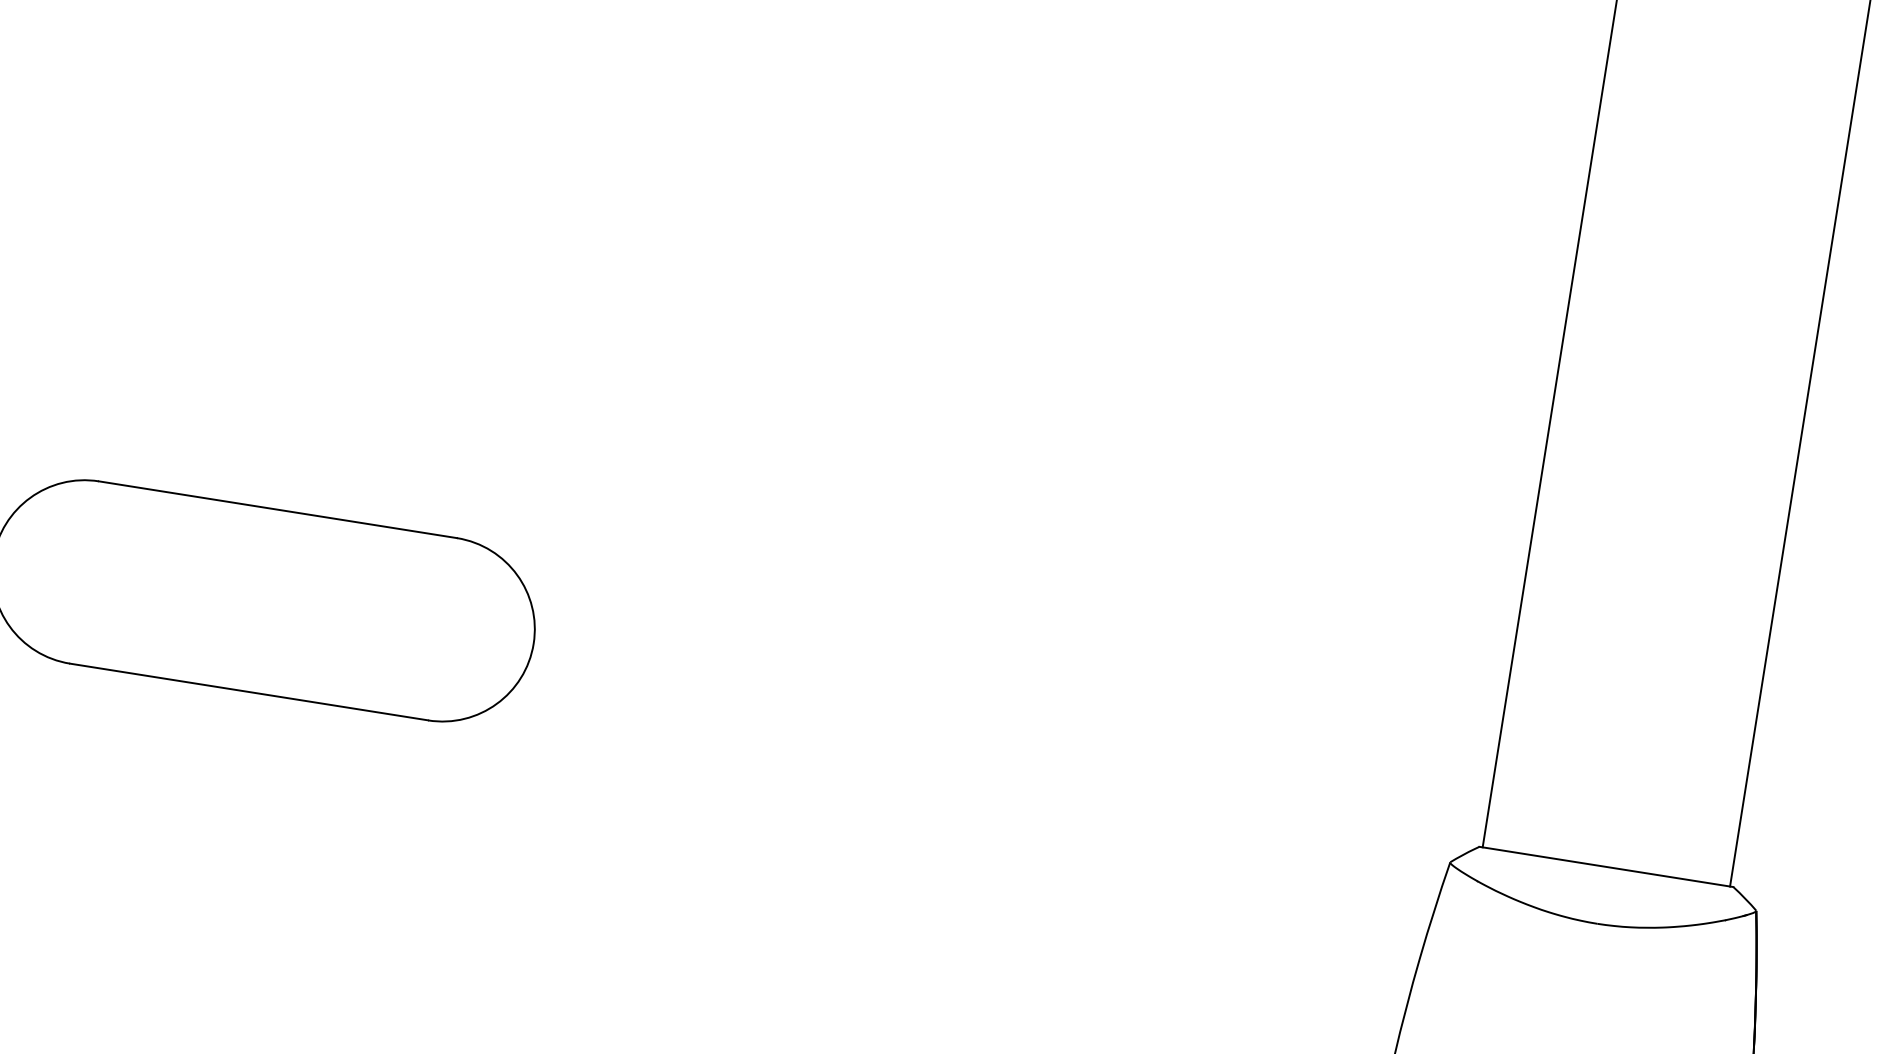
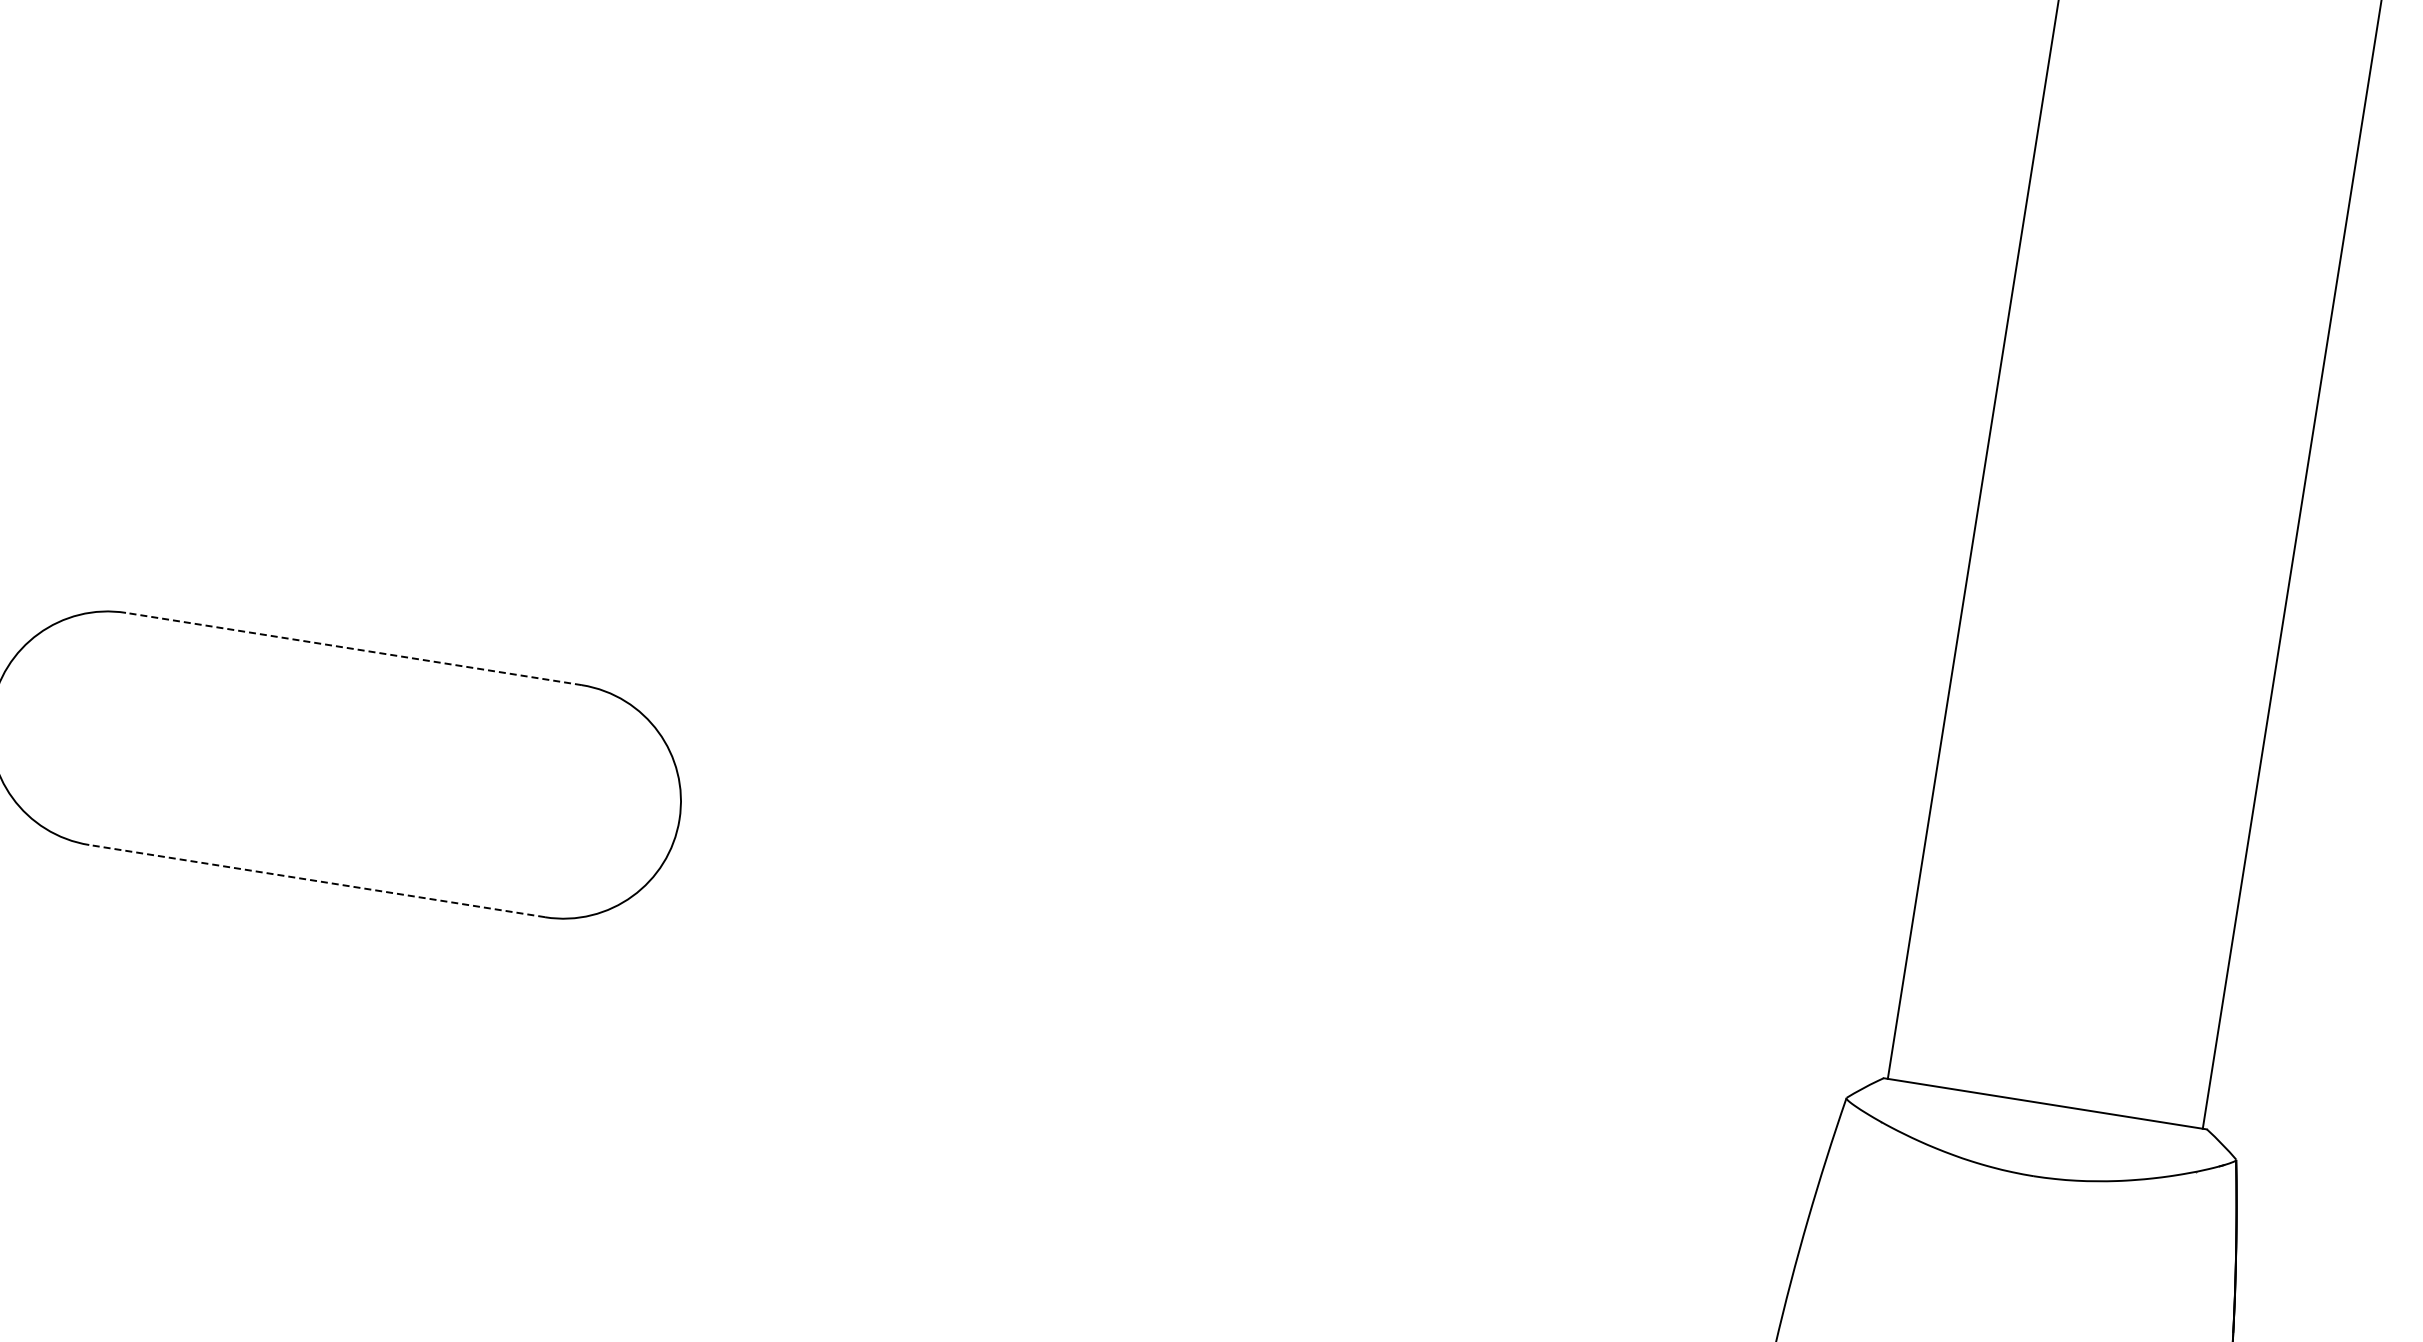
line: (277, 510) -> (353, 649), solid -> dashed
line: (249, 692) -> (317, 881), solid -> dashed

